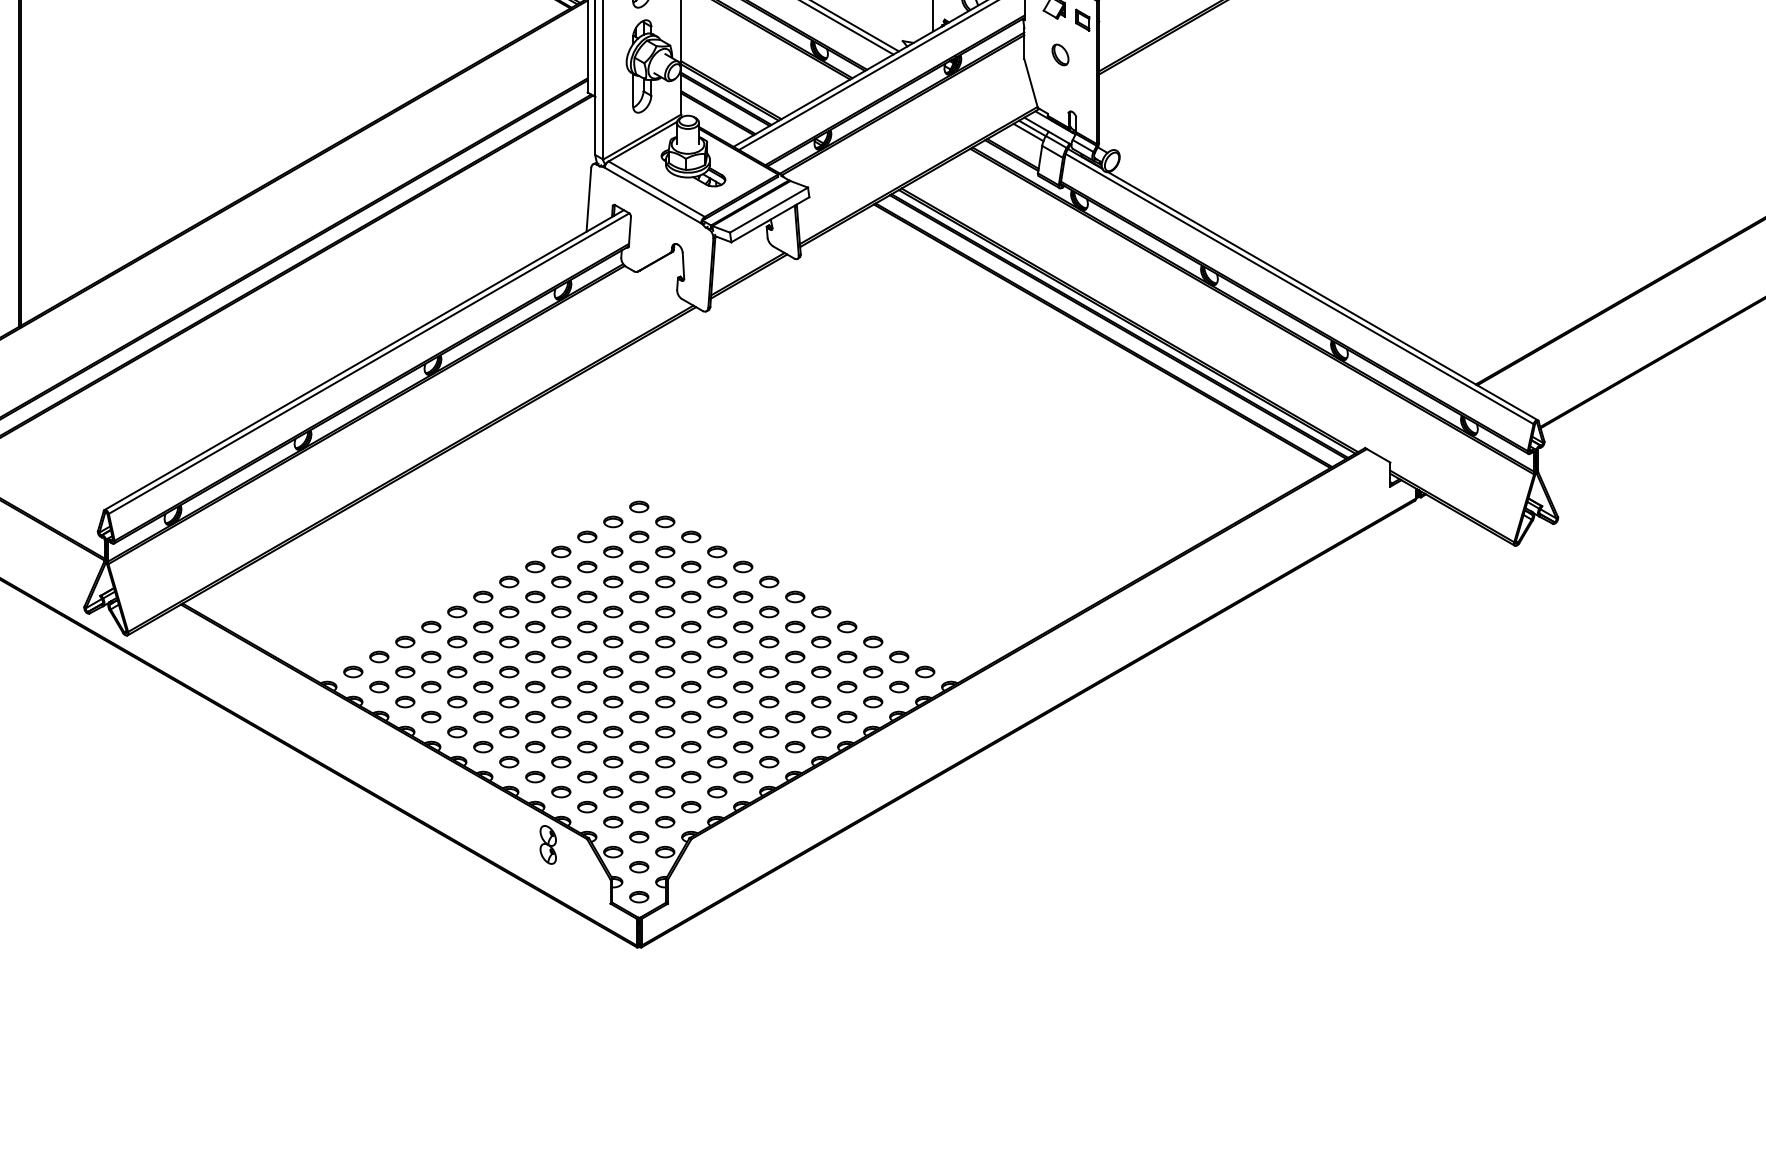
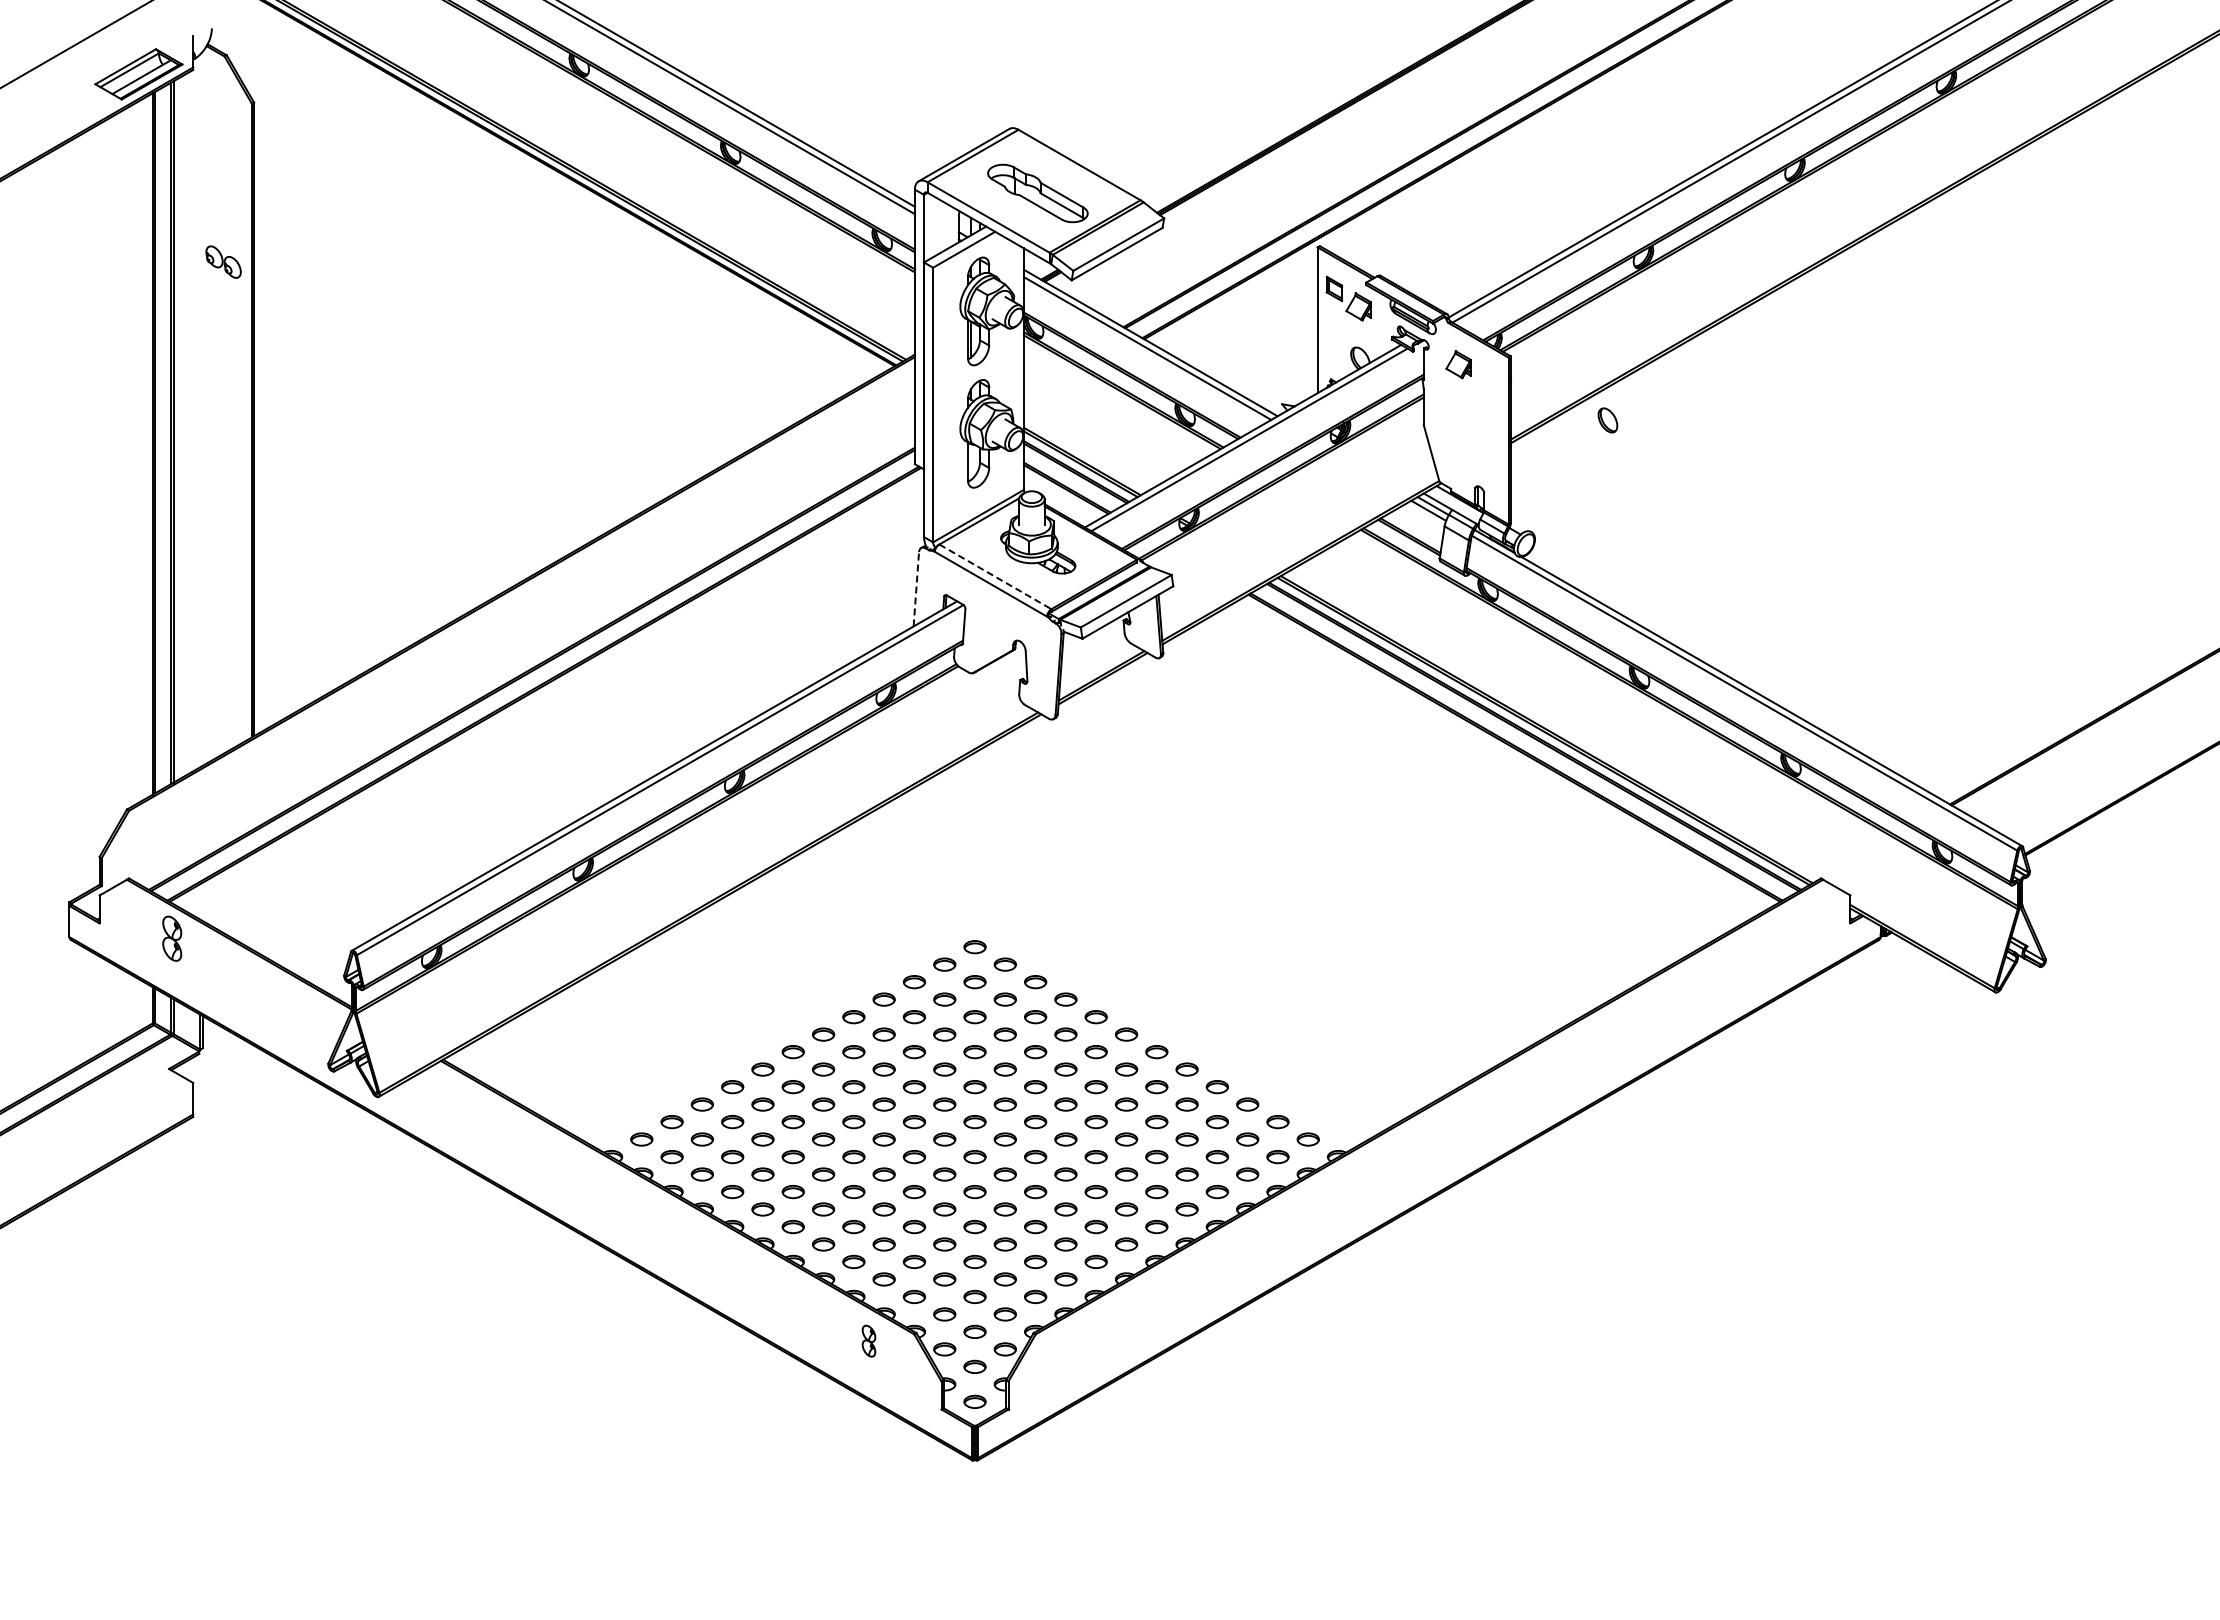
part: (1082, 19) -> (1491, 379), removed
part: (1060, 55) -> (1607, 420), moved
line: (656, 188) -> (995, 576), solid -> dashed
line: (589, 199) -> (916, 588), solid -> dashed
part: (547, 845) -> (868, 1341), size x0.7

